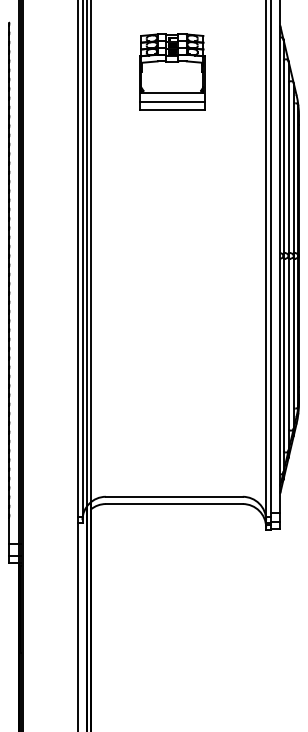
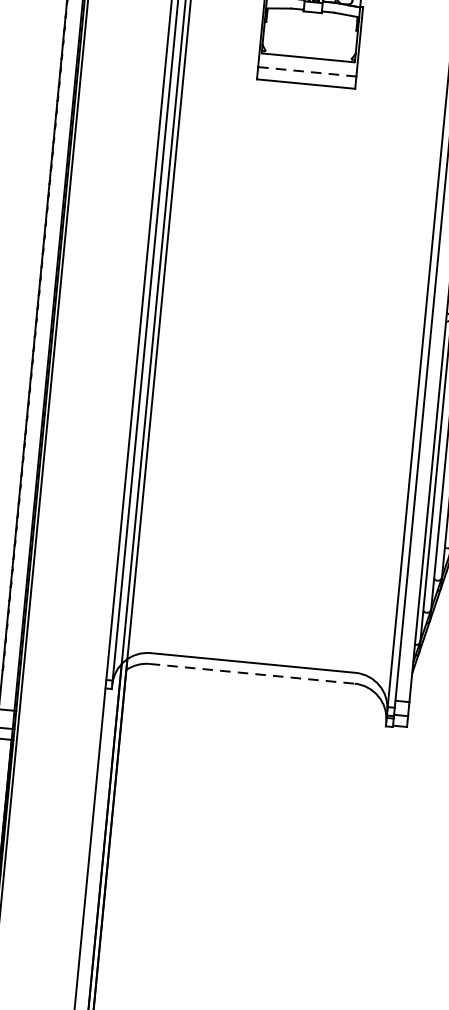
line: (172, 102) -> (307, 72), solid -> dashed
line: (174, 504) -> (252, 674), solid -> dashed

